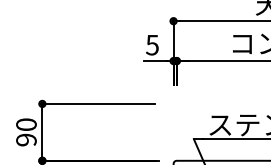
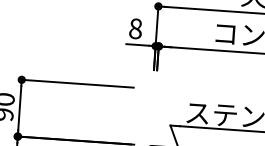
text: (152, 44) -> (135, 28), 5 -> 8

